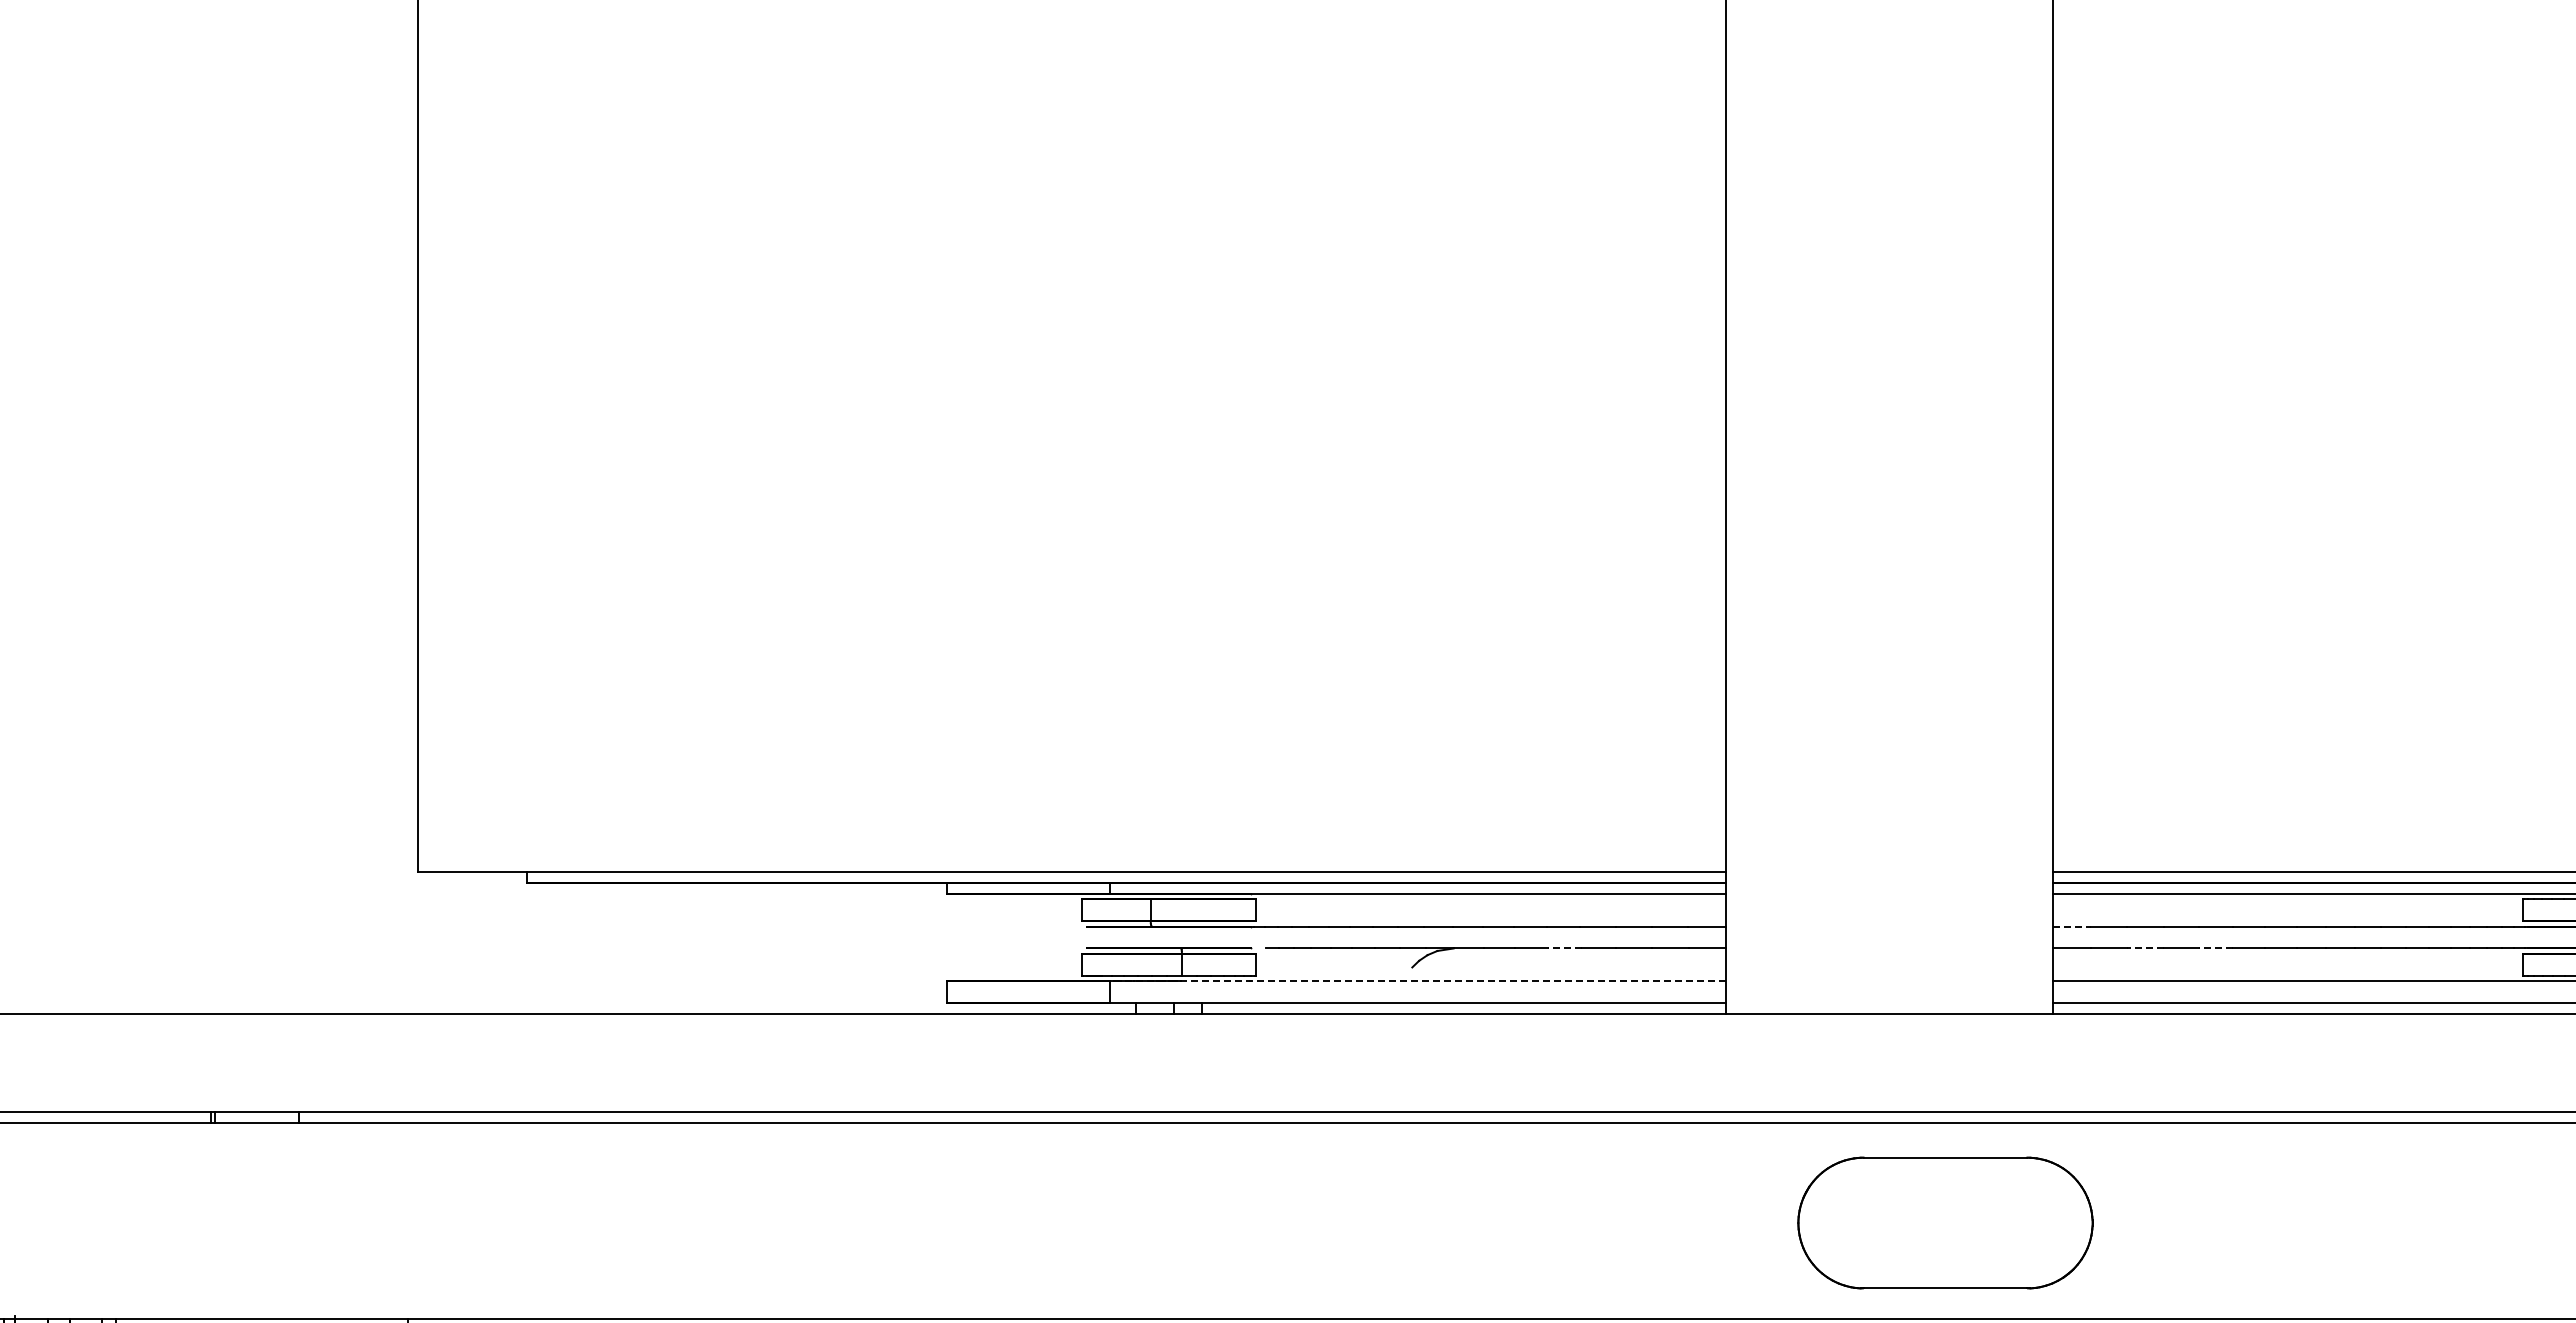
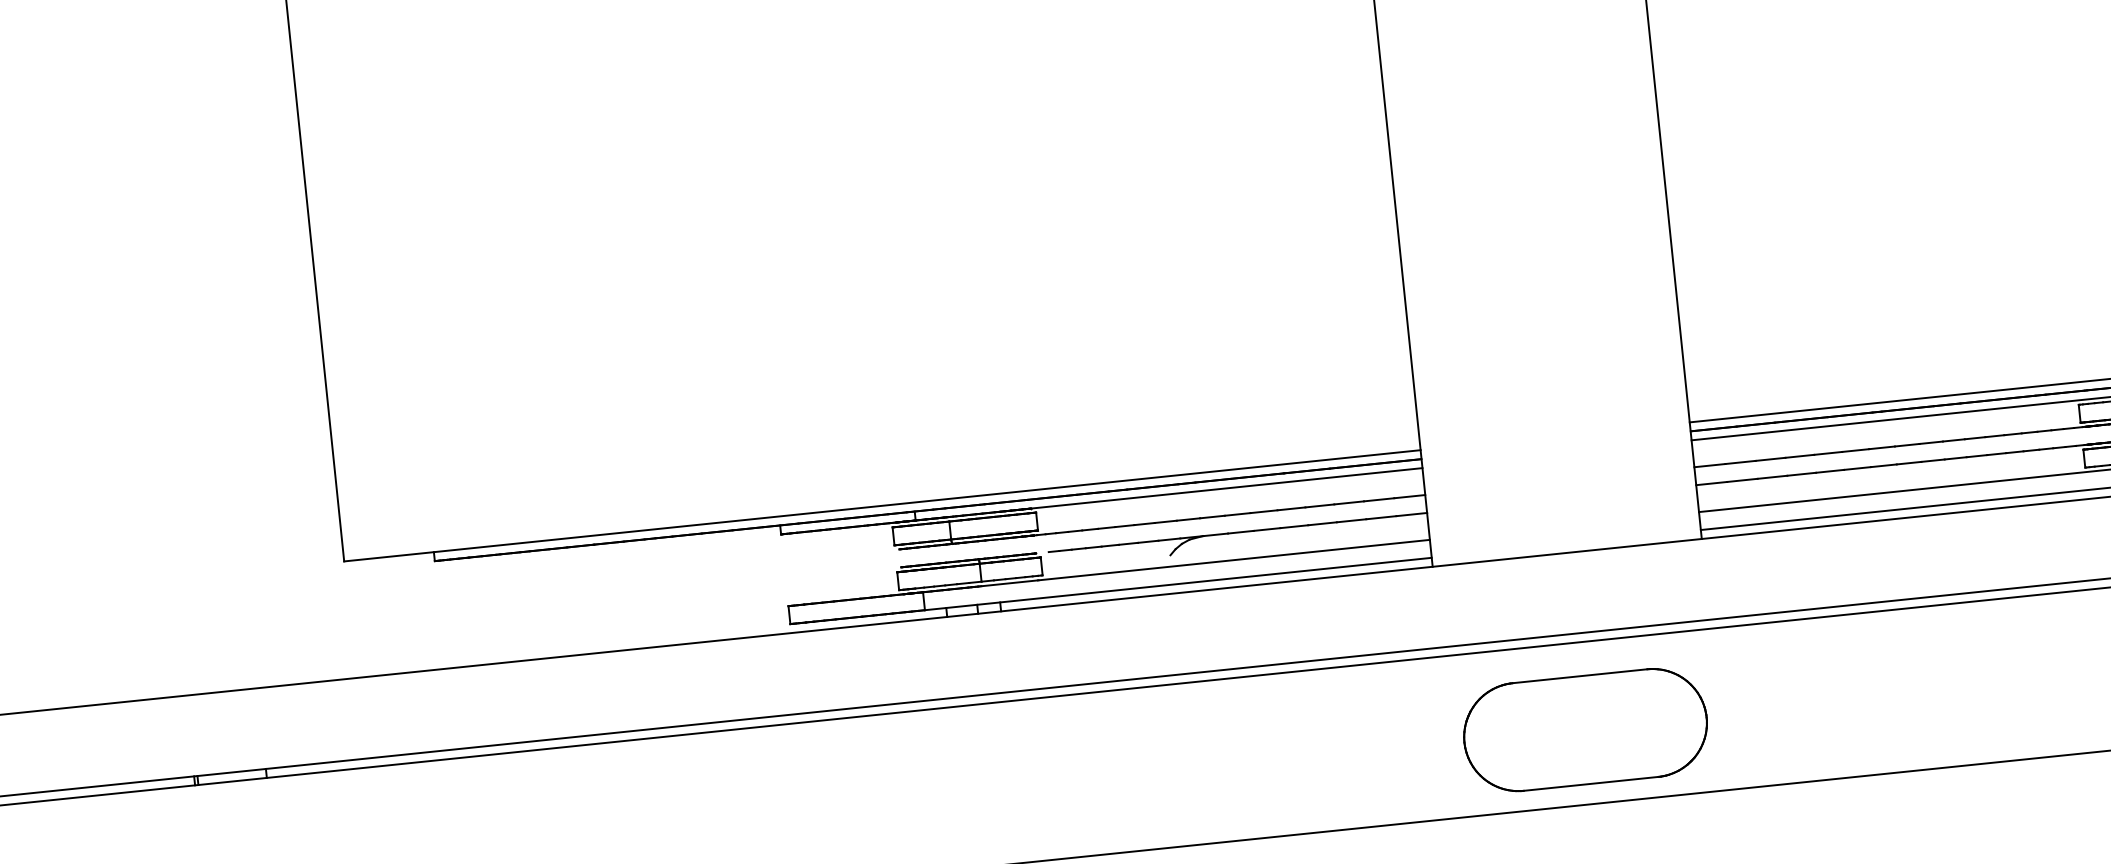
line: (2071, 926) -> (1709, 465), dashed -> solid
line: (1564, 948) -> (1294, 526), dashed -> solid
line: (2145, 948) -> (1772, 477), dashed -> solid
line: (2215, 948) -> (1830, 471), dashed -> solid
line: (1418, 981) -> (1176, 566), dashed -> solid
part: (1945, 1222) -> (1585, 729), moved

